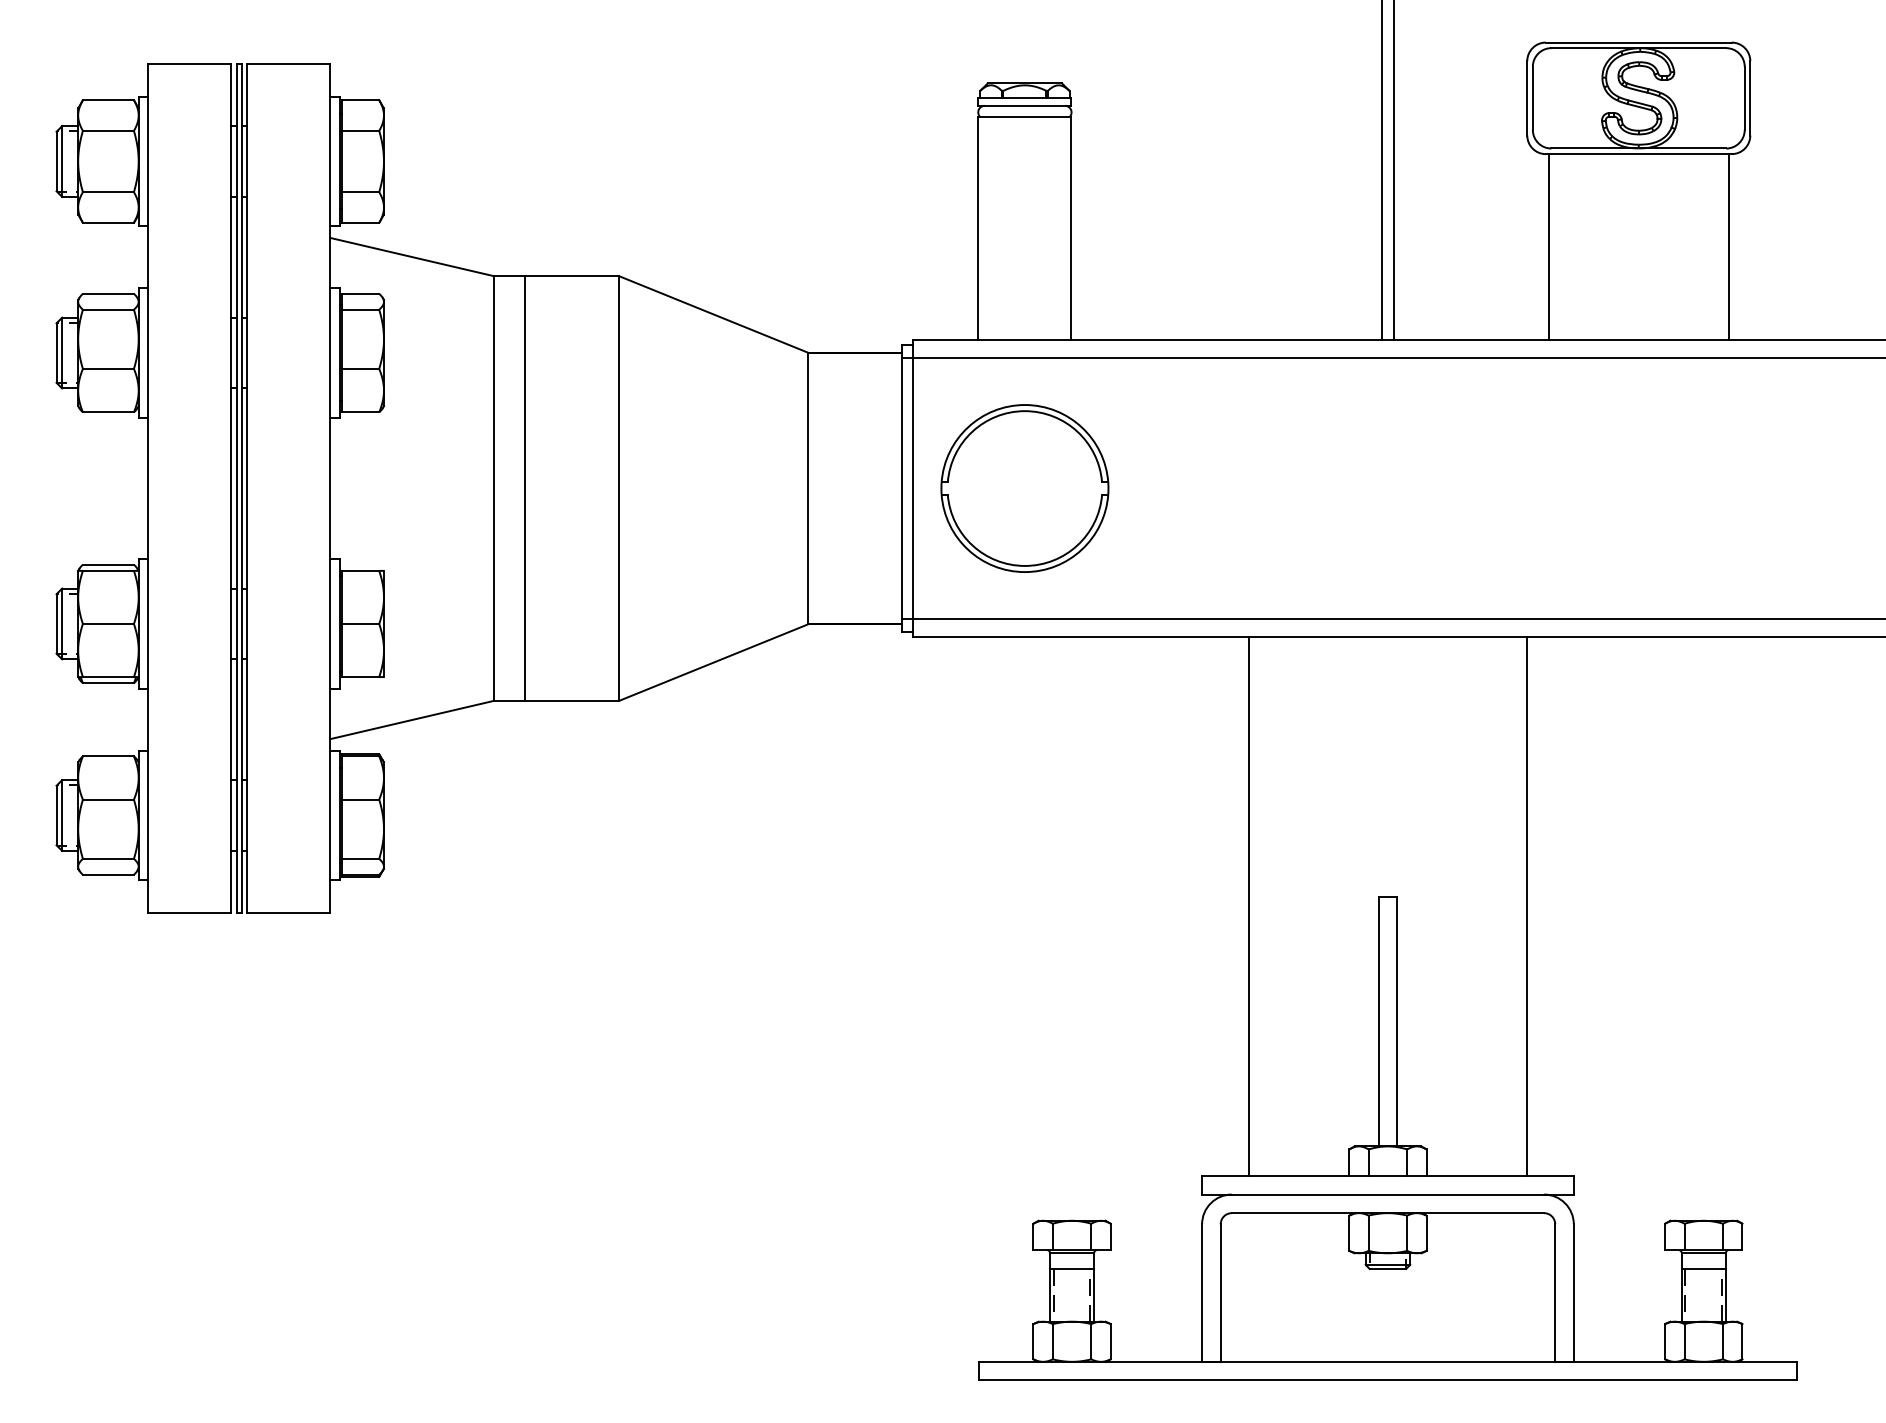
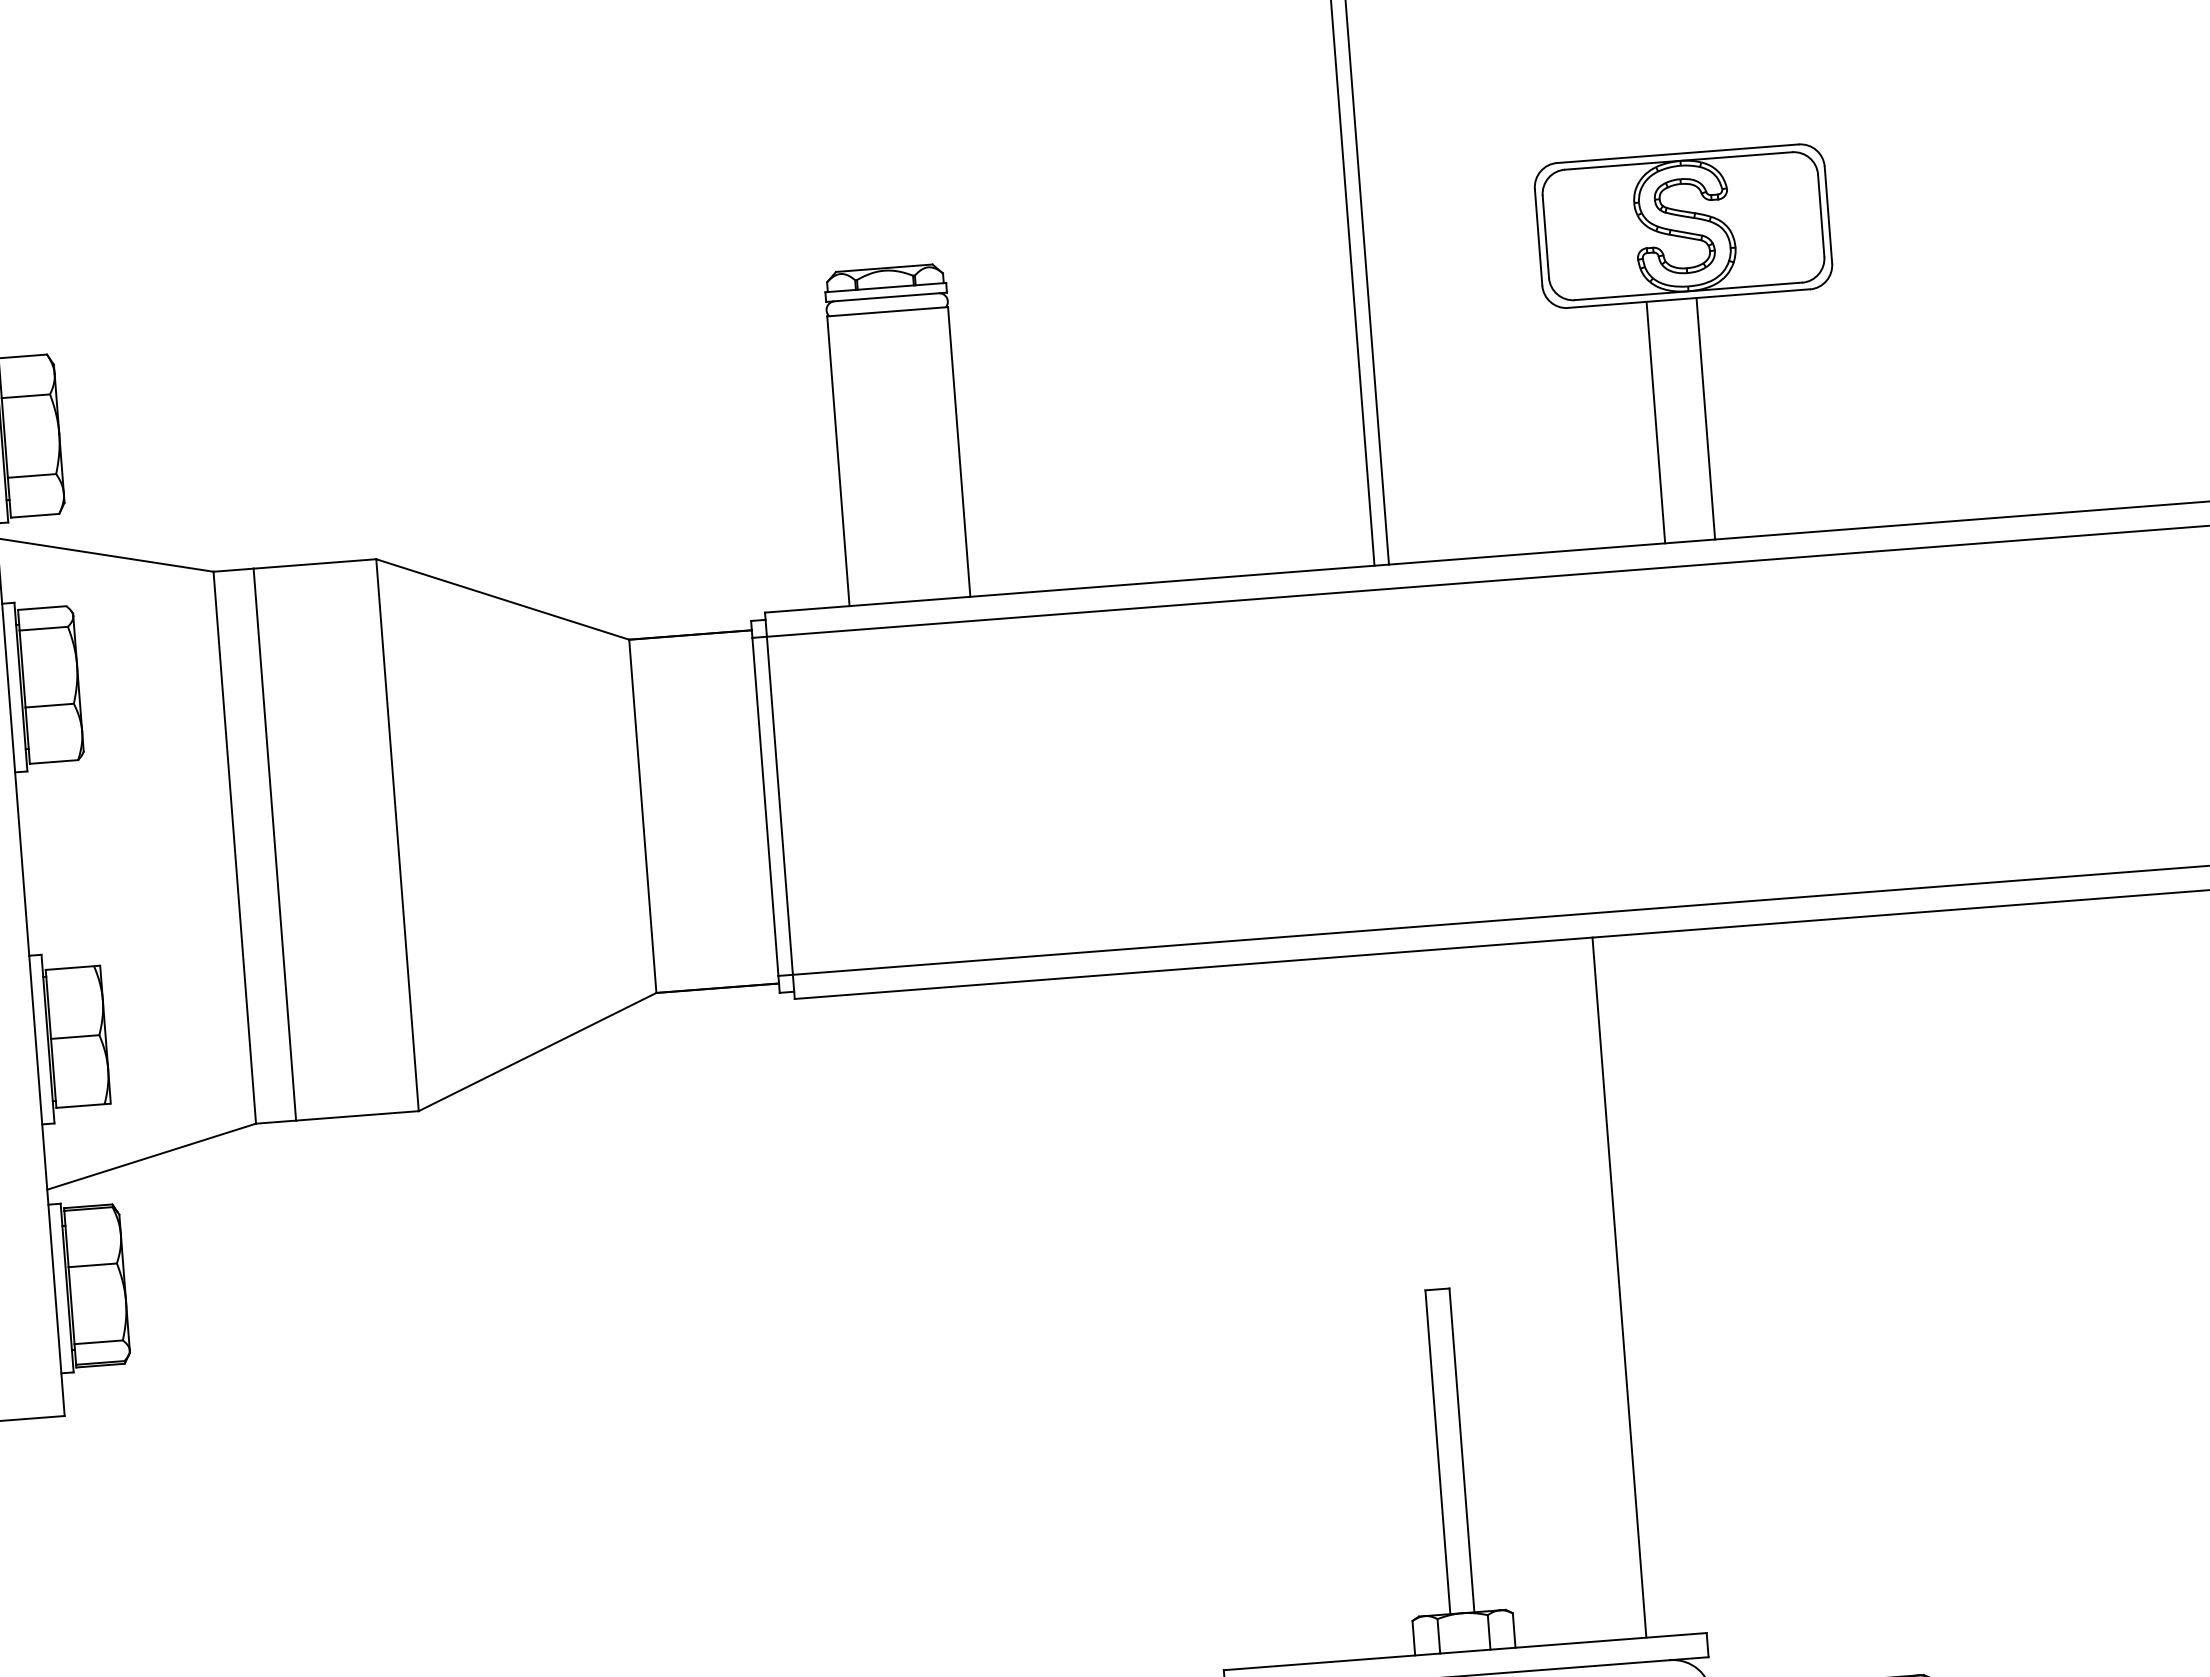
line: (1549, 246) -> (1656, 421), moved
line: (1728, 246) -> (1705, 418), moved
part: (1024, 488) -> (924, 794), removed
line: (1248, 906) -> (1257, 1315), removed

